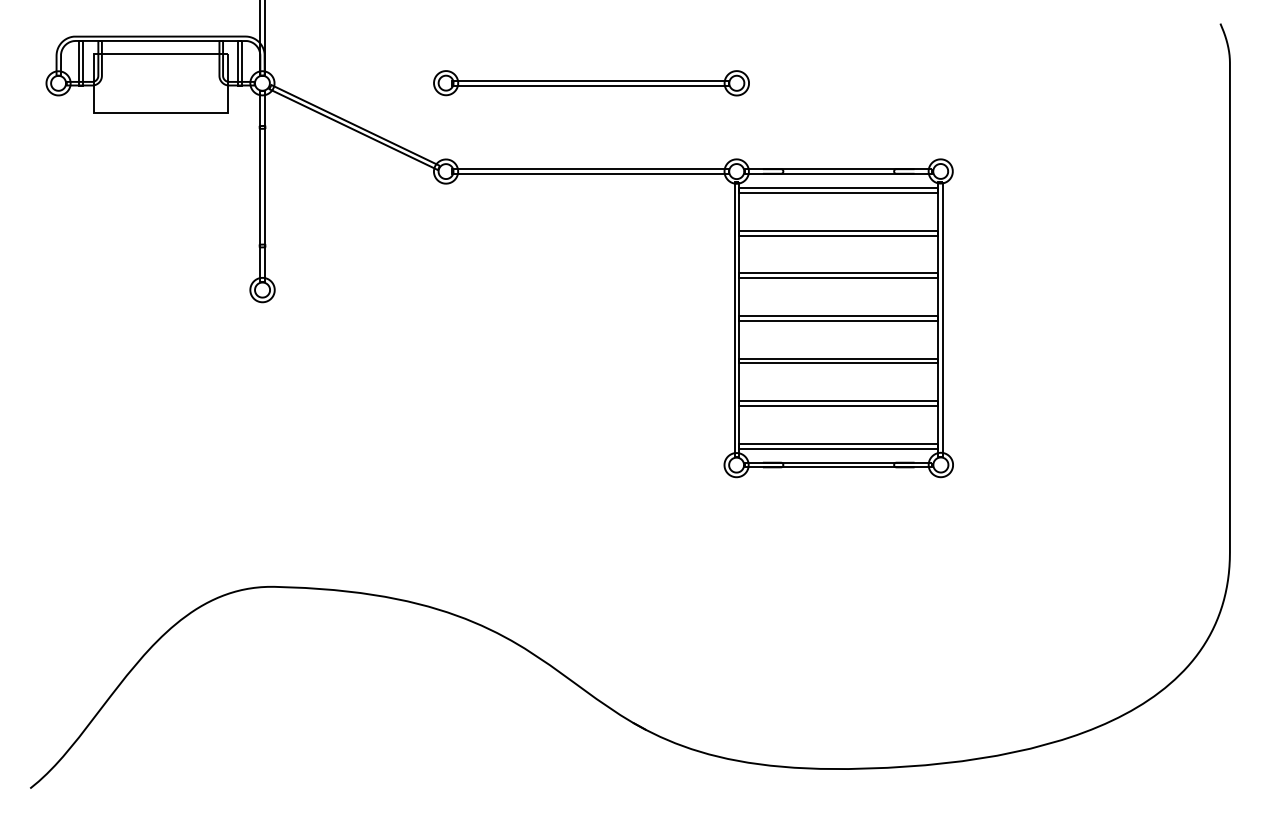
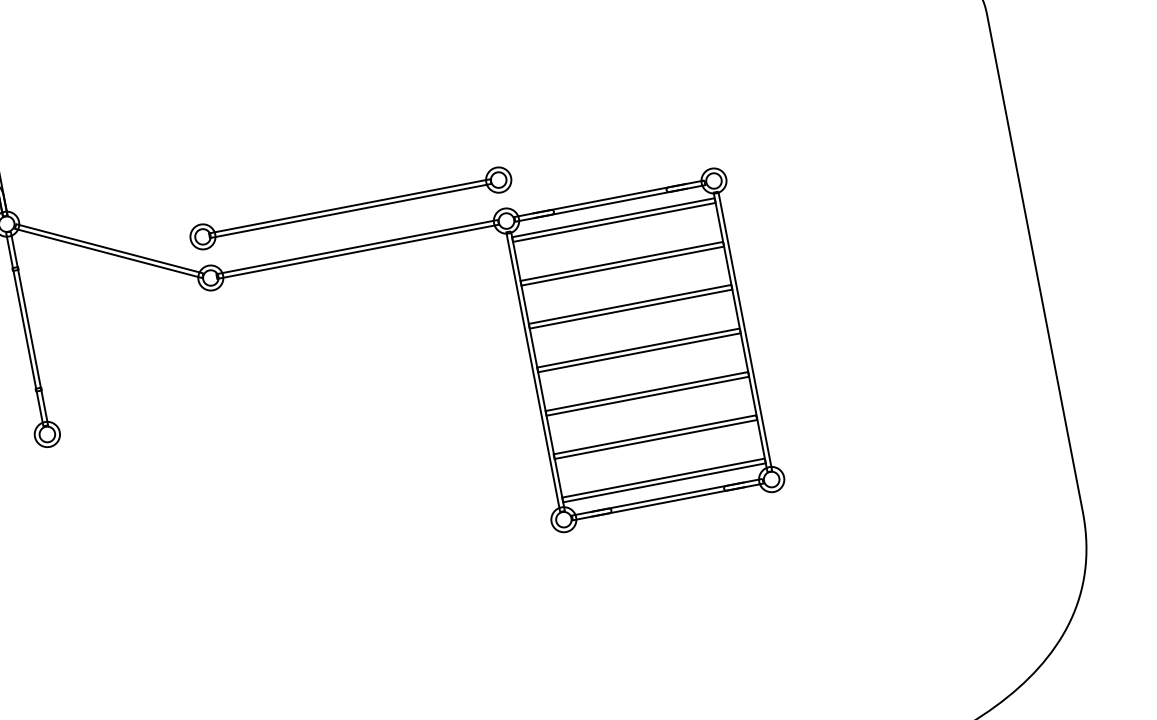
part: (591, 83) -> (350, 208), moved

